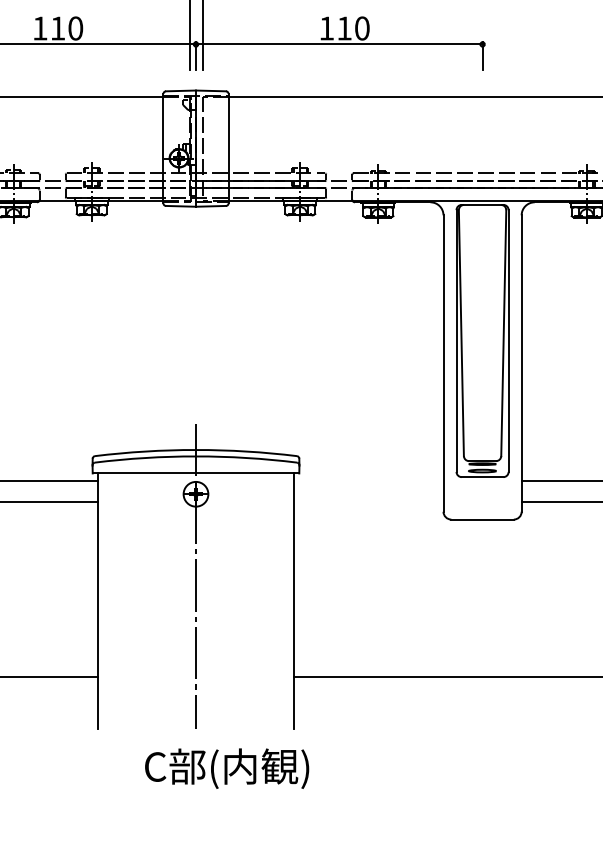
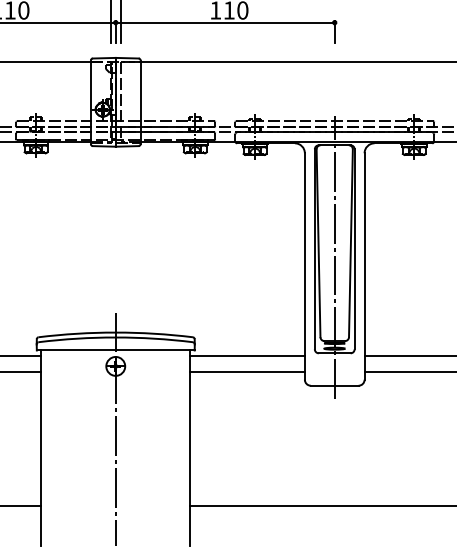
line: (482, 351) -> (334, 257), added
line: (368, 481) -> (247, 356), added
line: (368, 502) -> (247, 372), added

